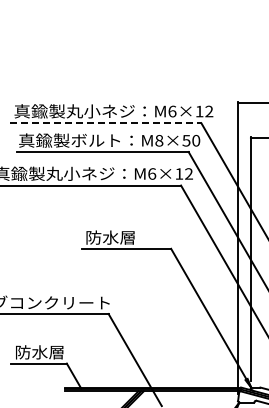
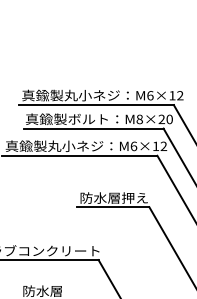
line: (105, 123) -> (96, 105), dashed -> solid
text: (186, 140) -> (161, 119), M8×50 -> M8×20
text: (153, 237) -> (135, 197), 防水層 -> 防水層押え

